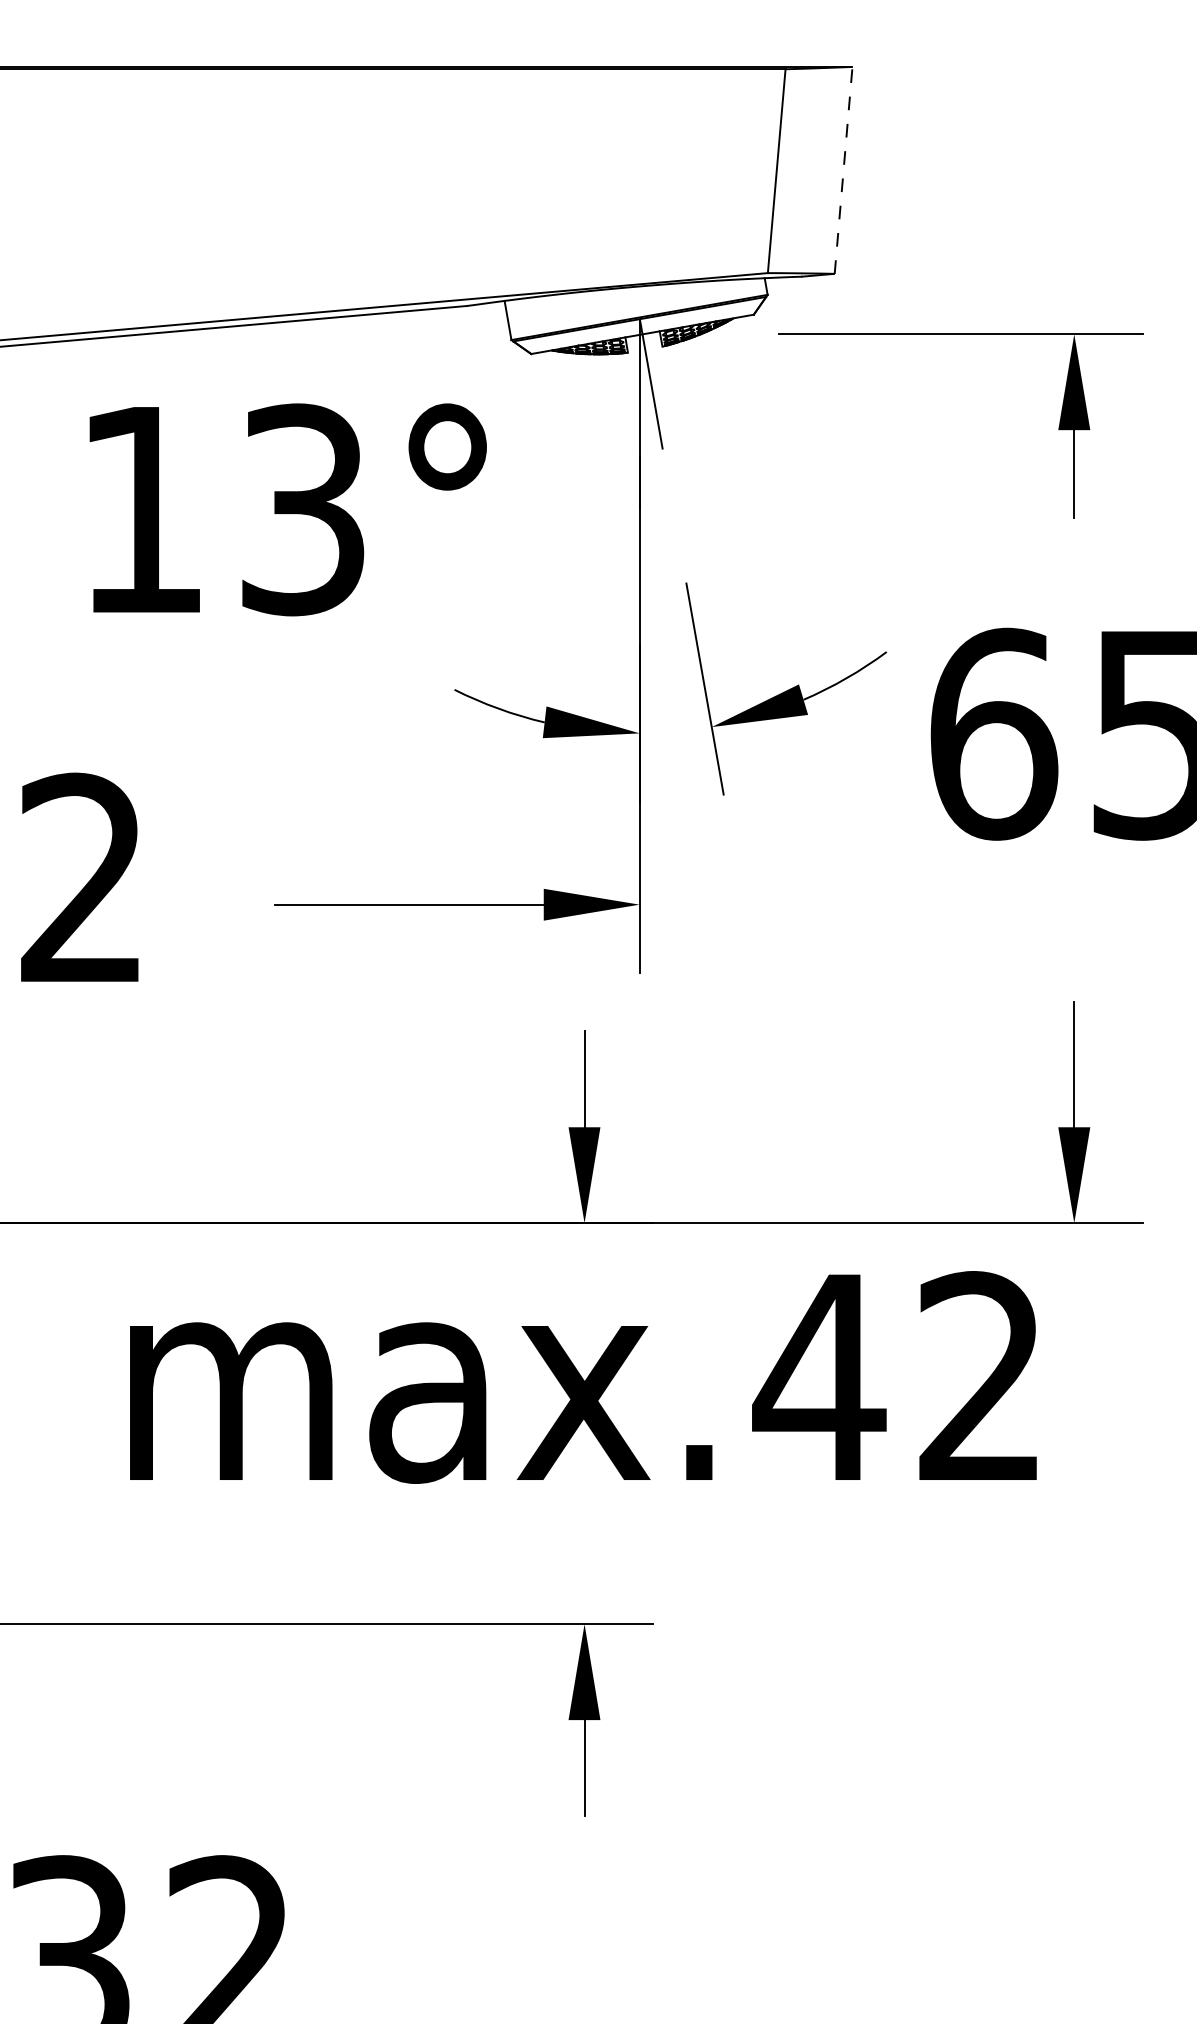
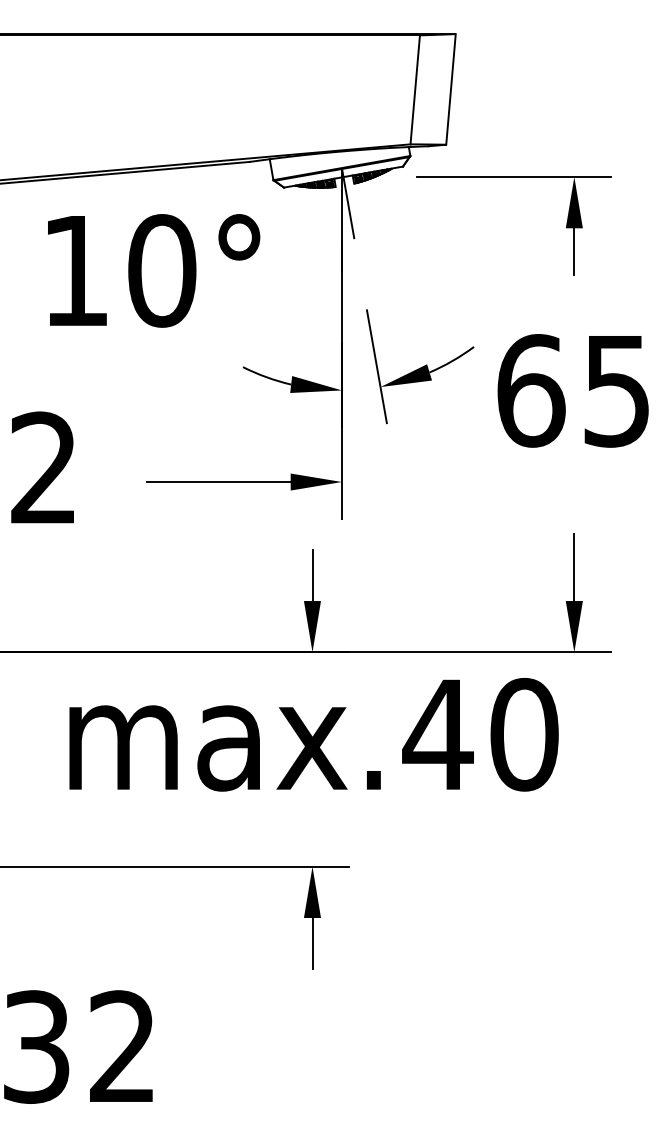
line: (844, 170) -> (451, 89), dashed -> solid
text: (303, 509) -> (162, 270), 13° -> 10°
text: (981, 1376) -> (524, 734), max.42 -> max.40

